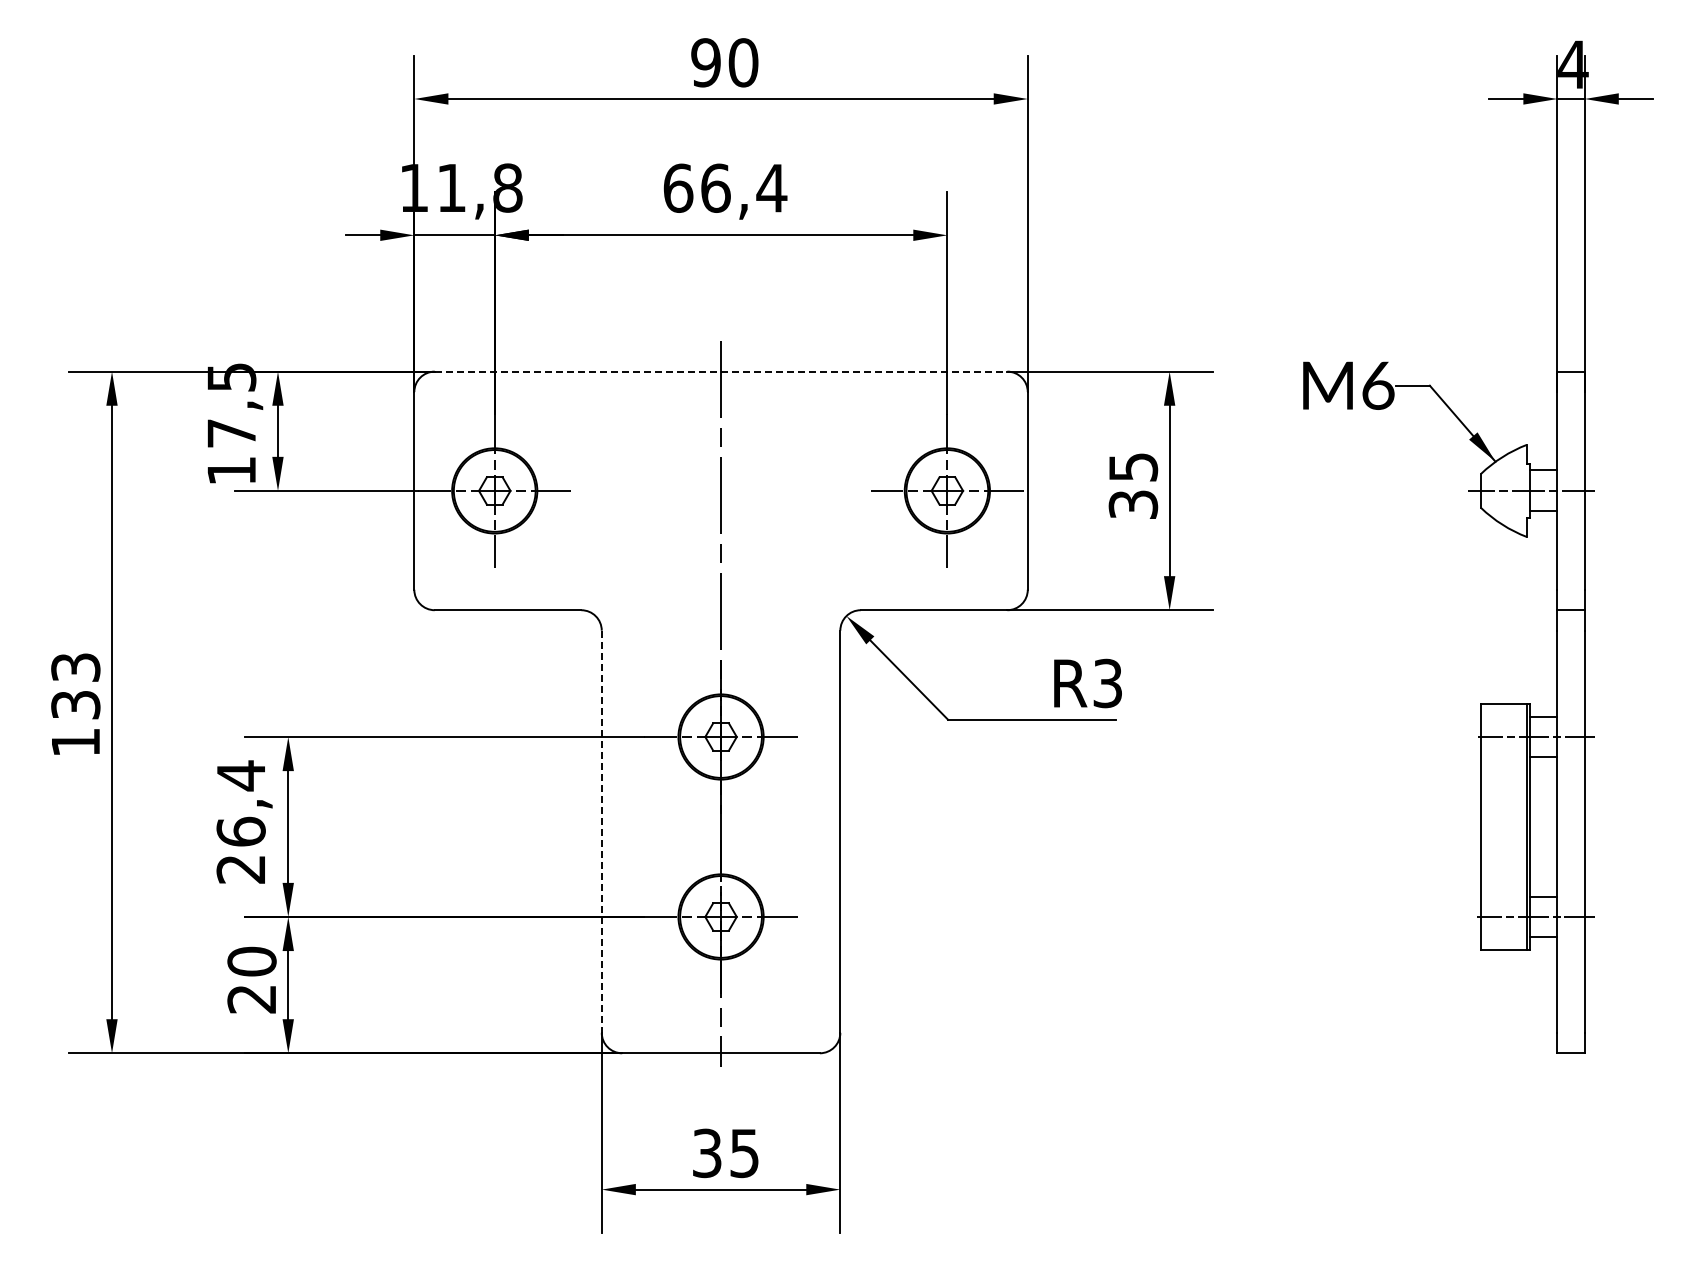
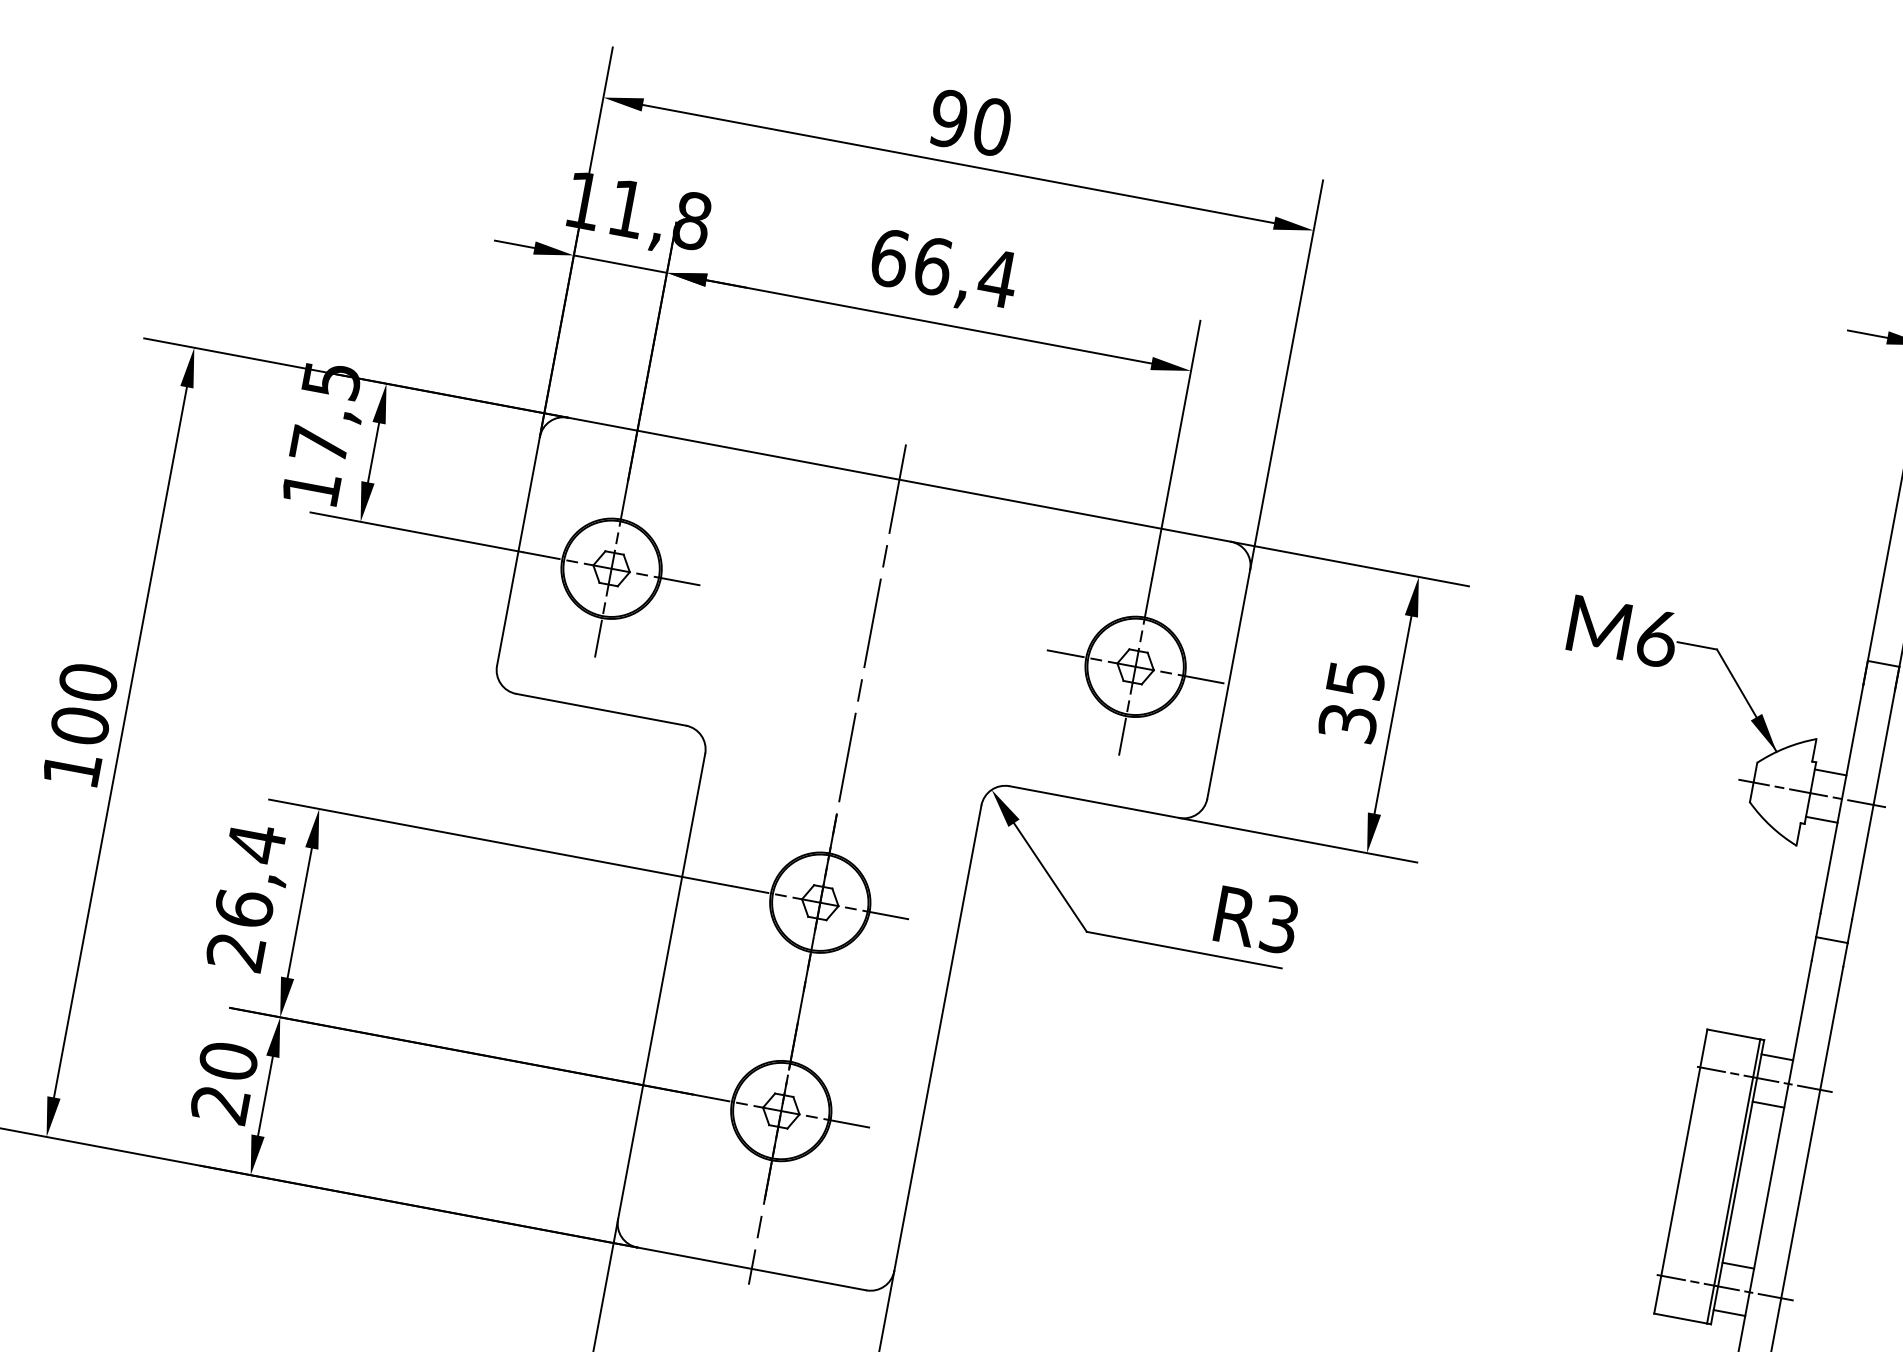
line: (721, 371) -> (900, 479), dashed -> solid
text: (75, 685) -> (84, 703), 133 -> 100
line: (601, 832) -> (661, 987), dashed -> solid

